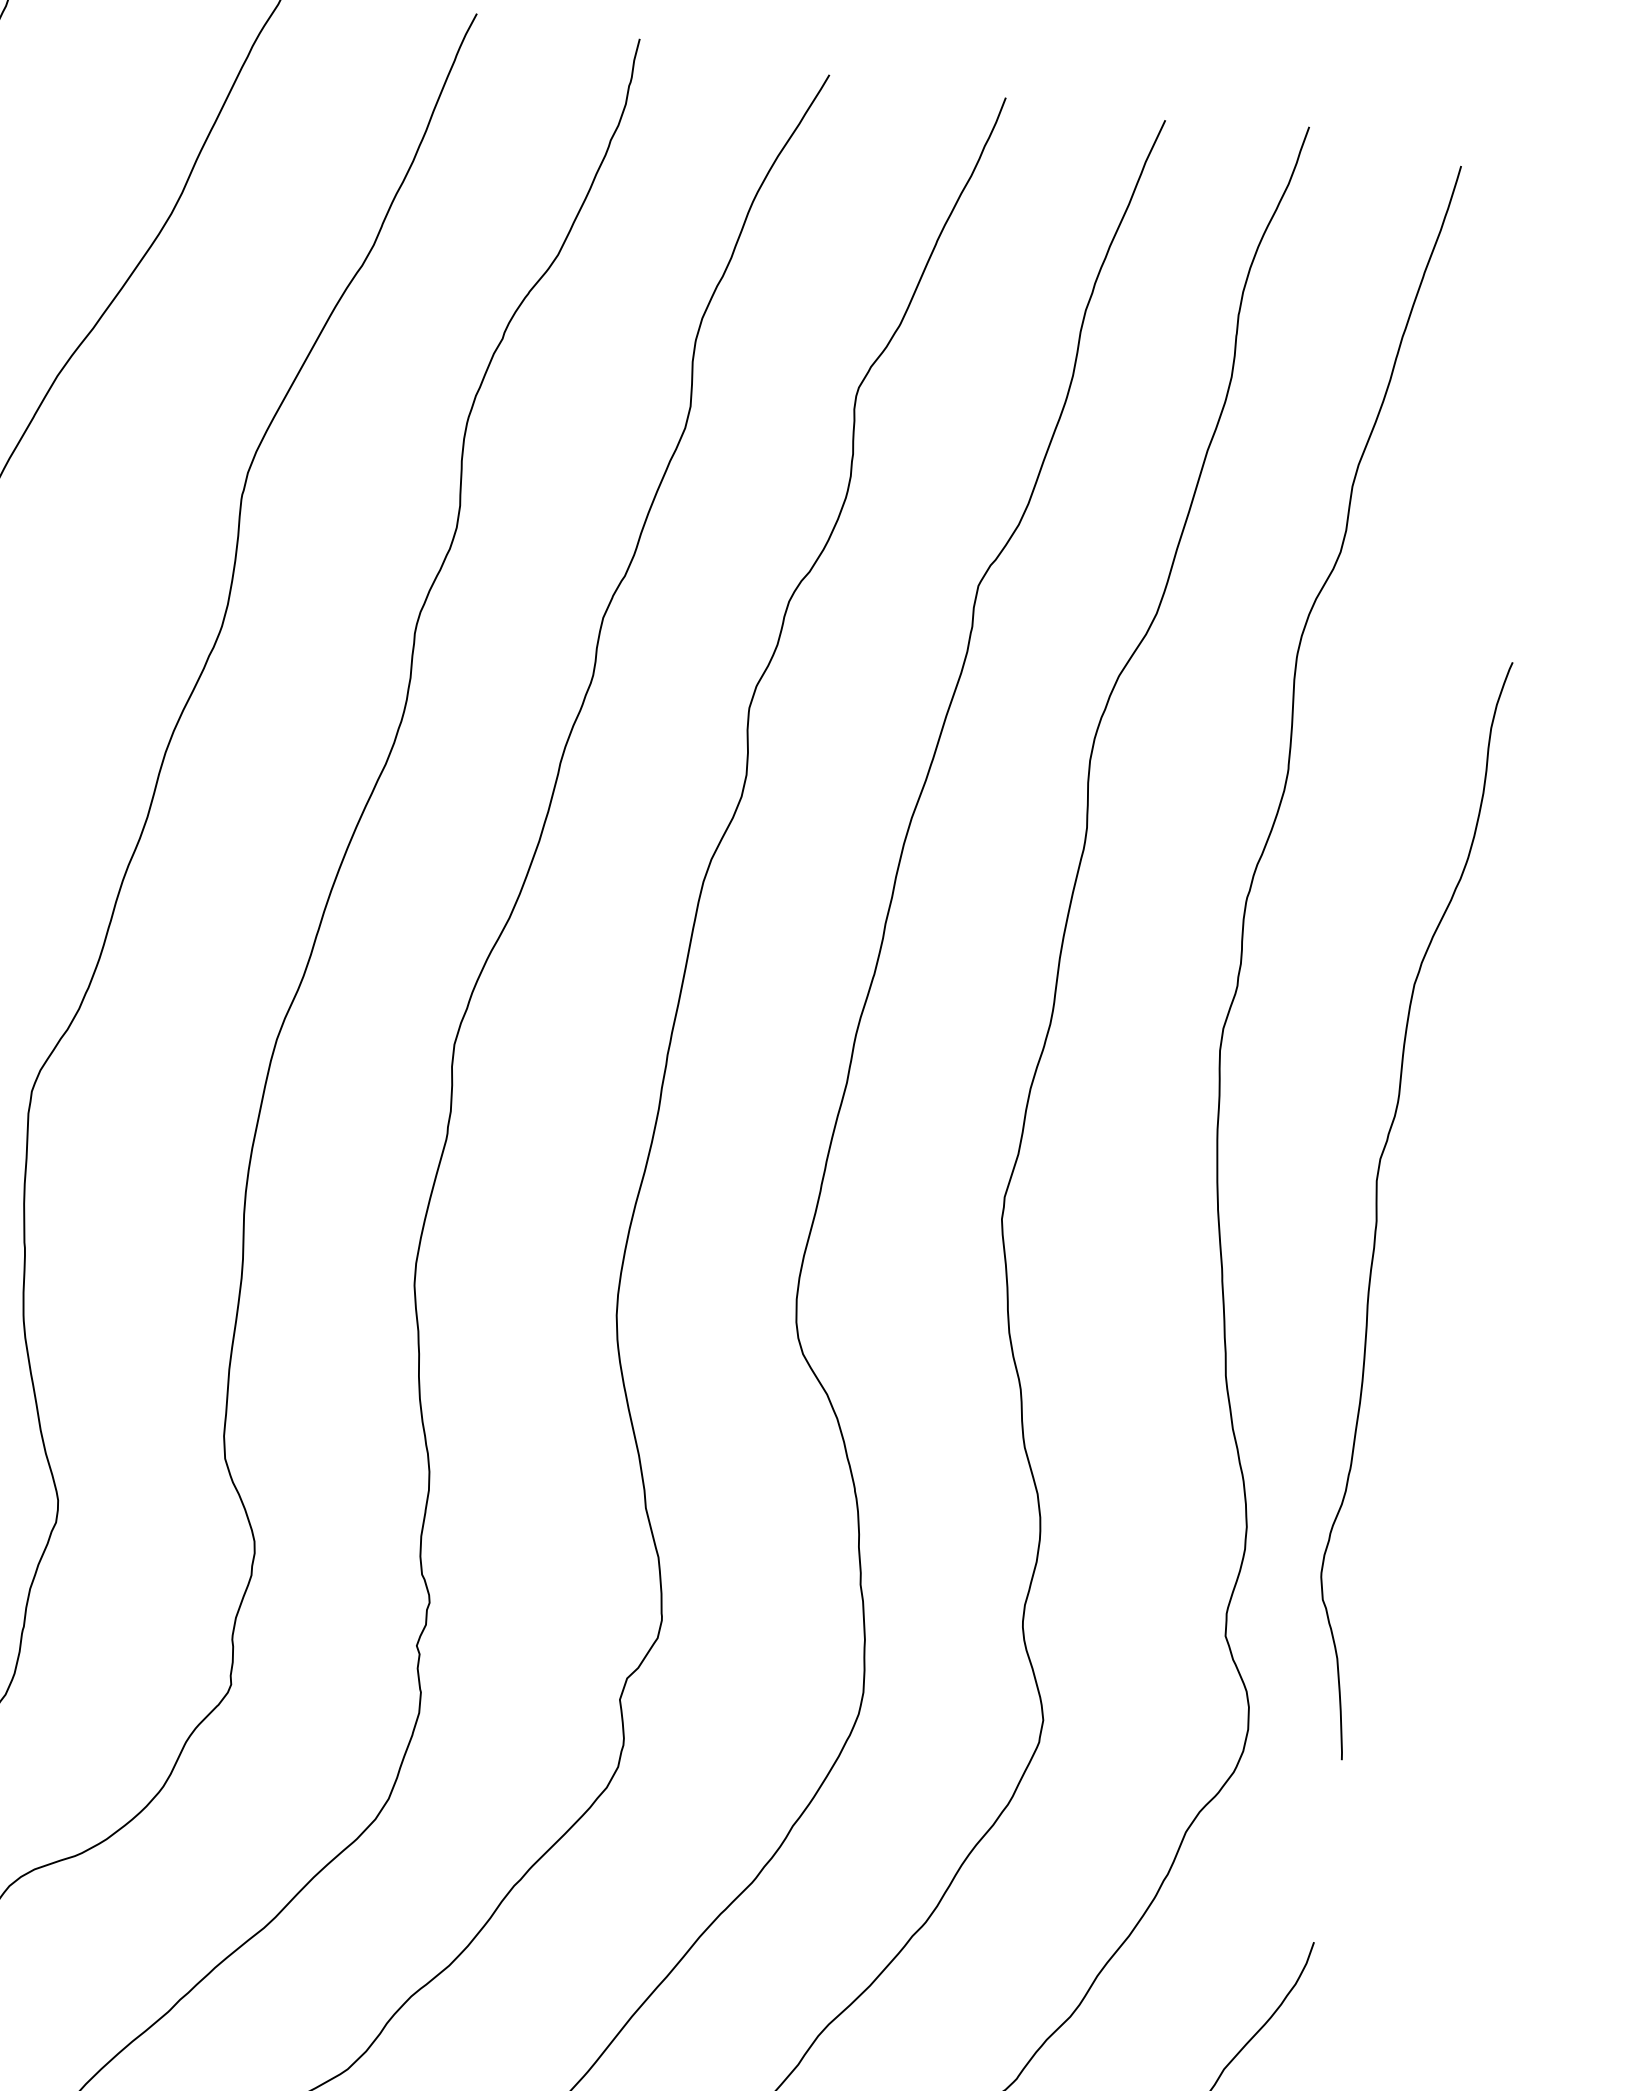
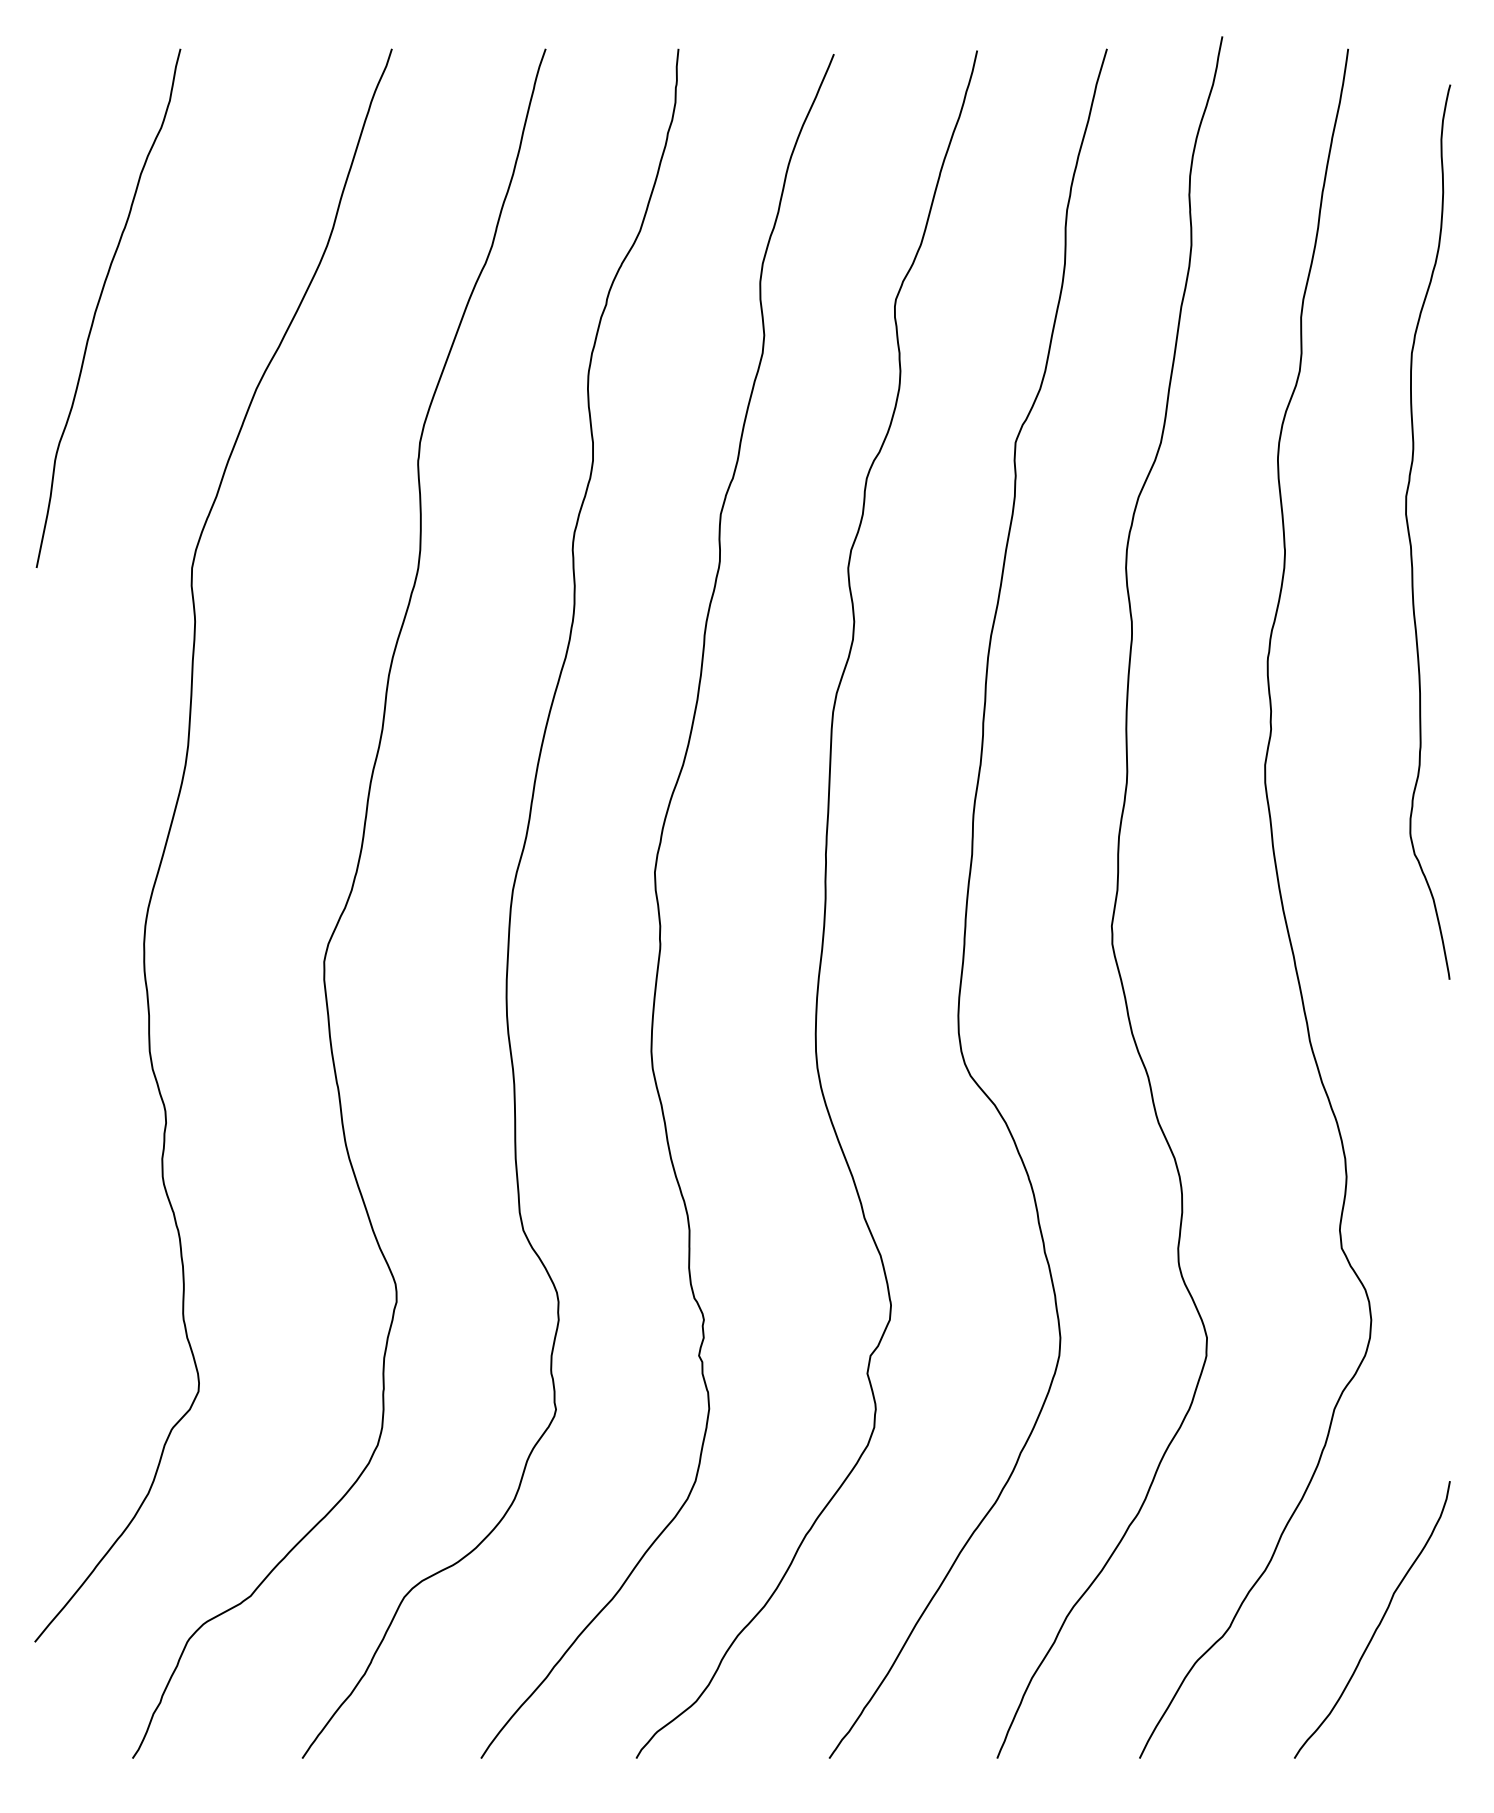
curve: (1378, 1207) -> (1410, 535), moved

